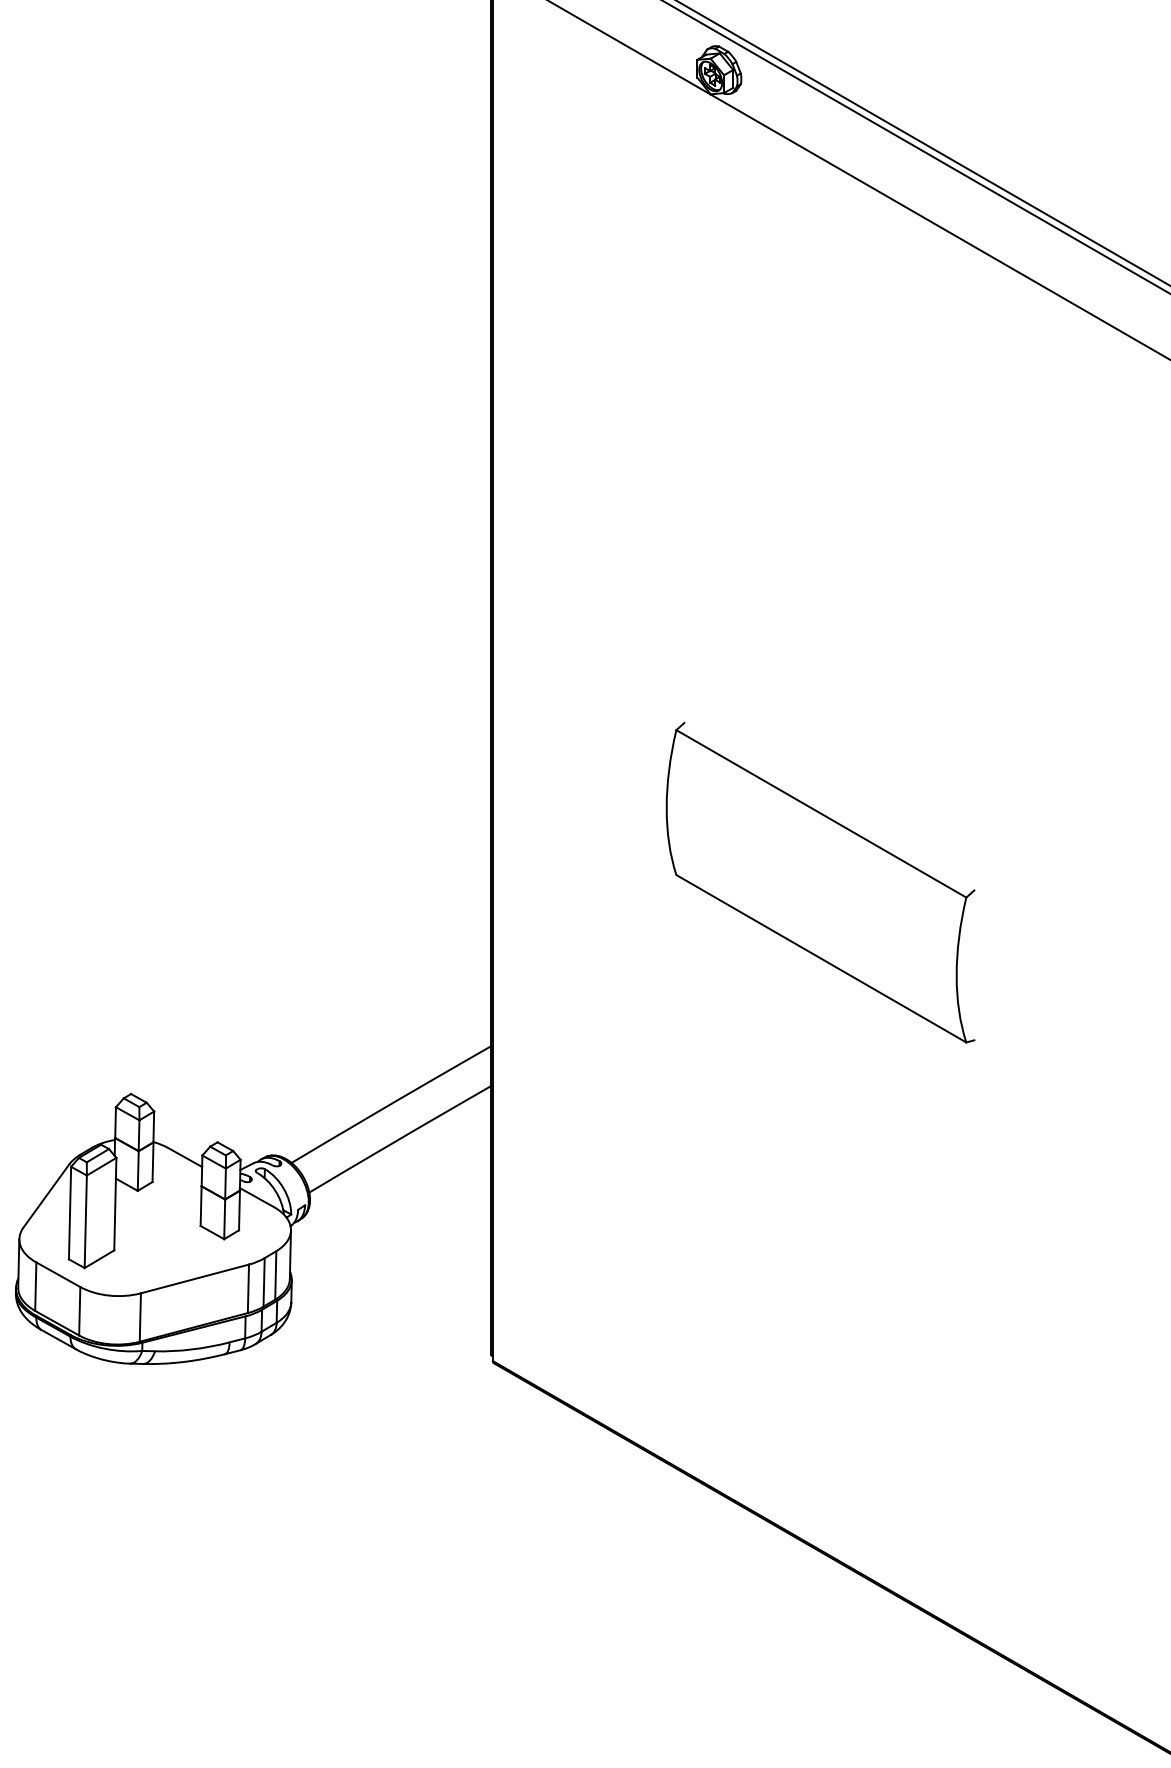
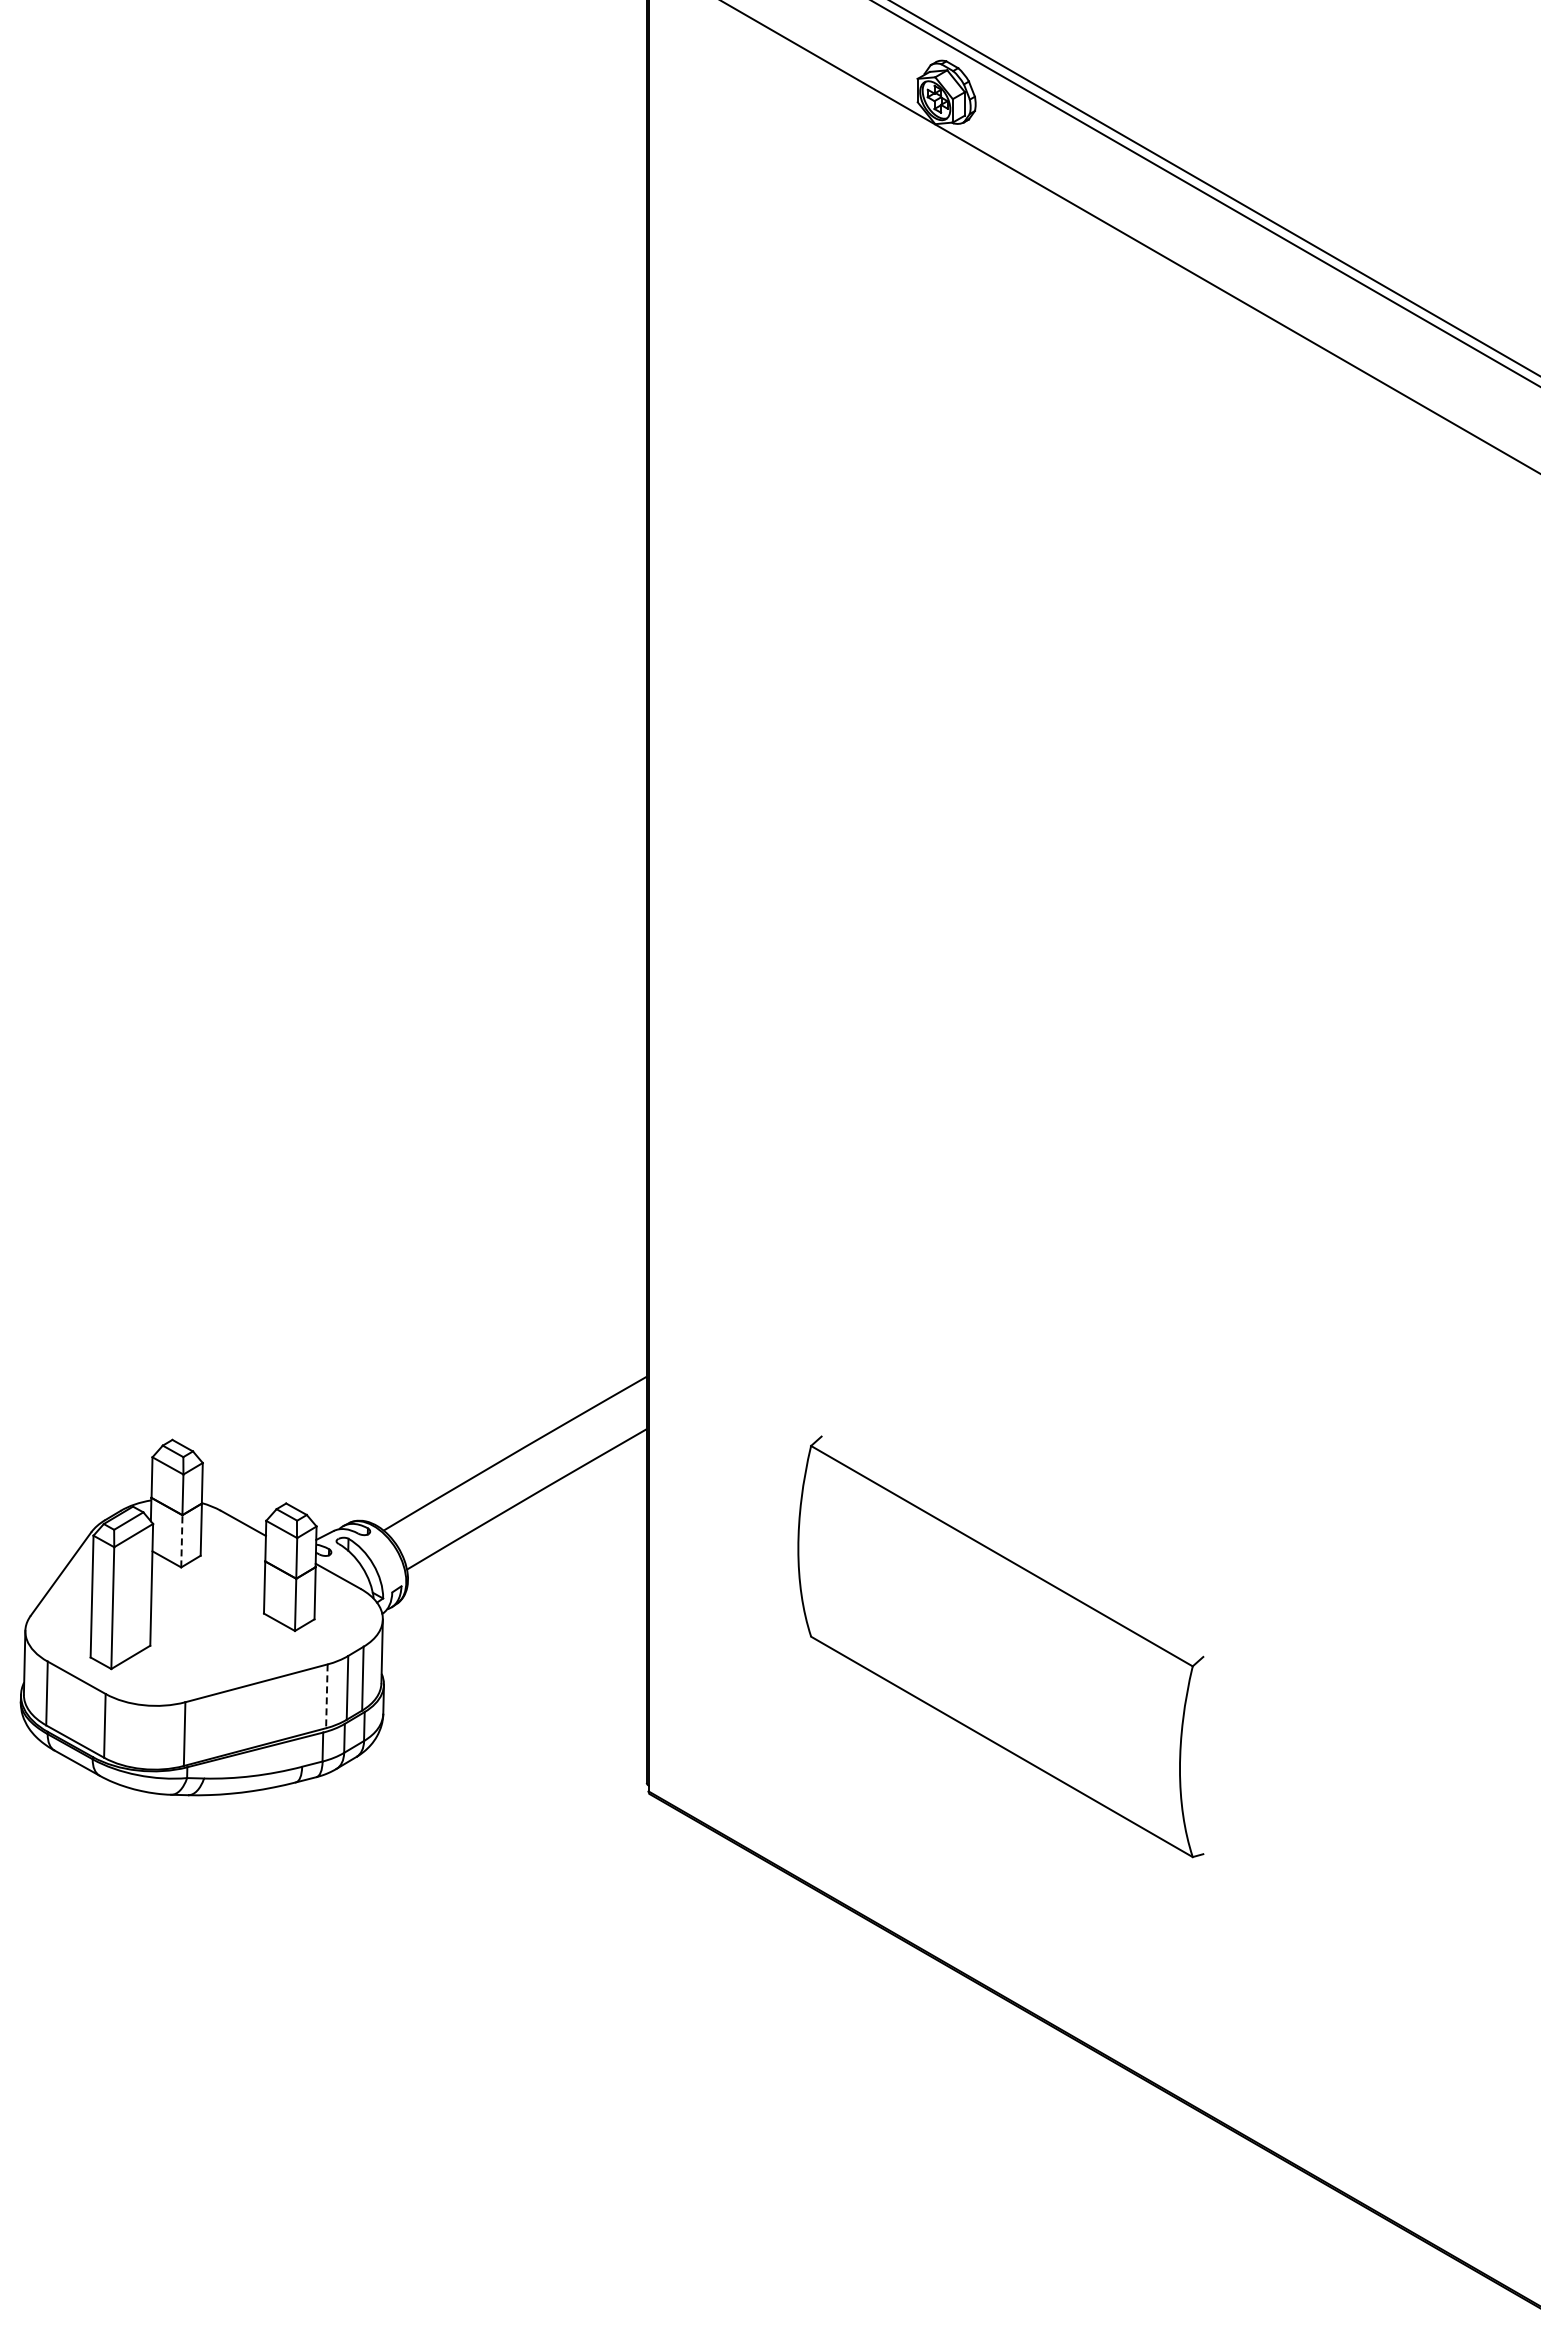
part: (820, 882) -> (1000, 1646), moved
line: (137, 1170) -> (181, 1540), solid -> dashed
line: (248, 1288) -> (326, 1696), solid -> dashed

